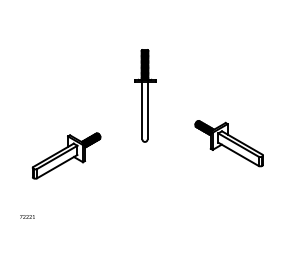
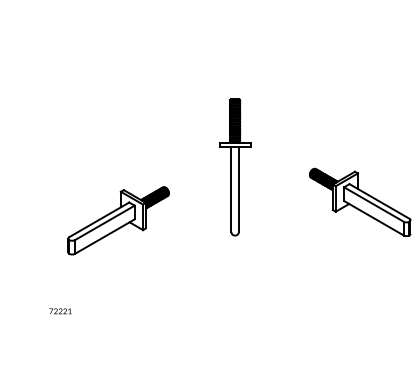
part: (145, 95) -> (235, 166), moved

